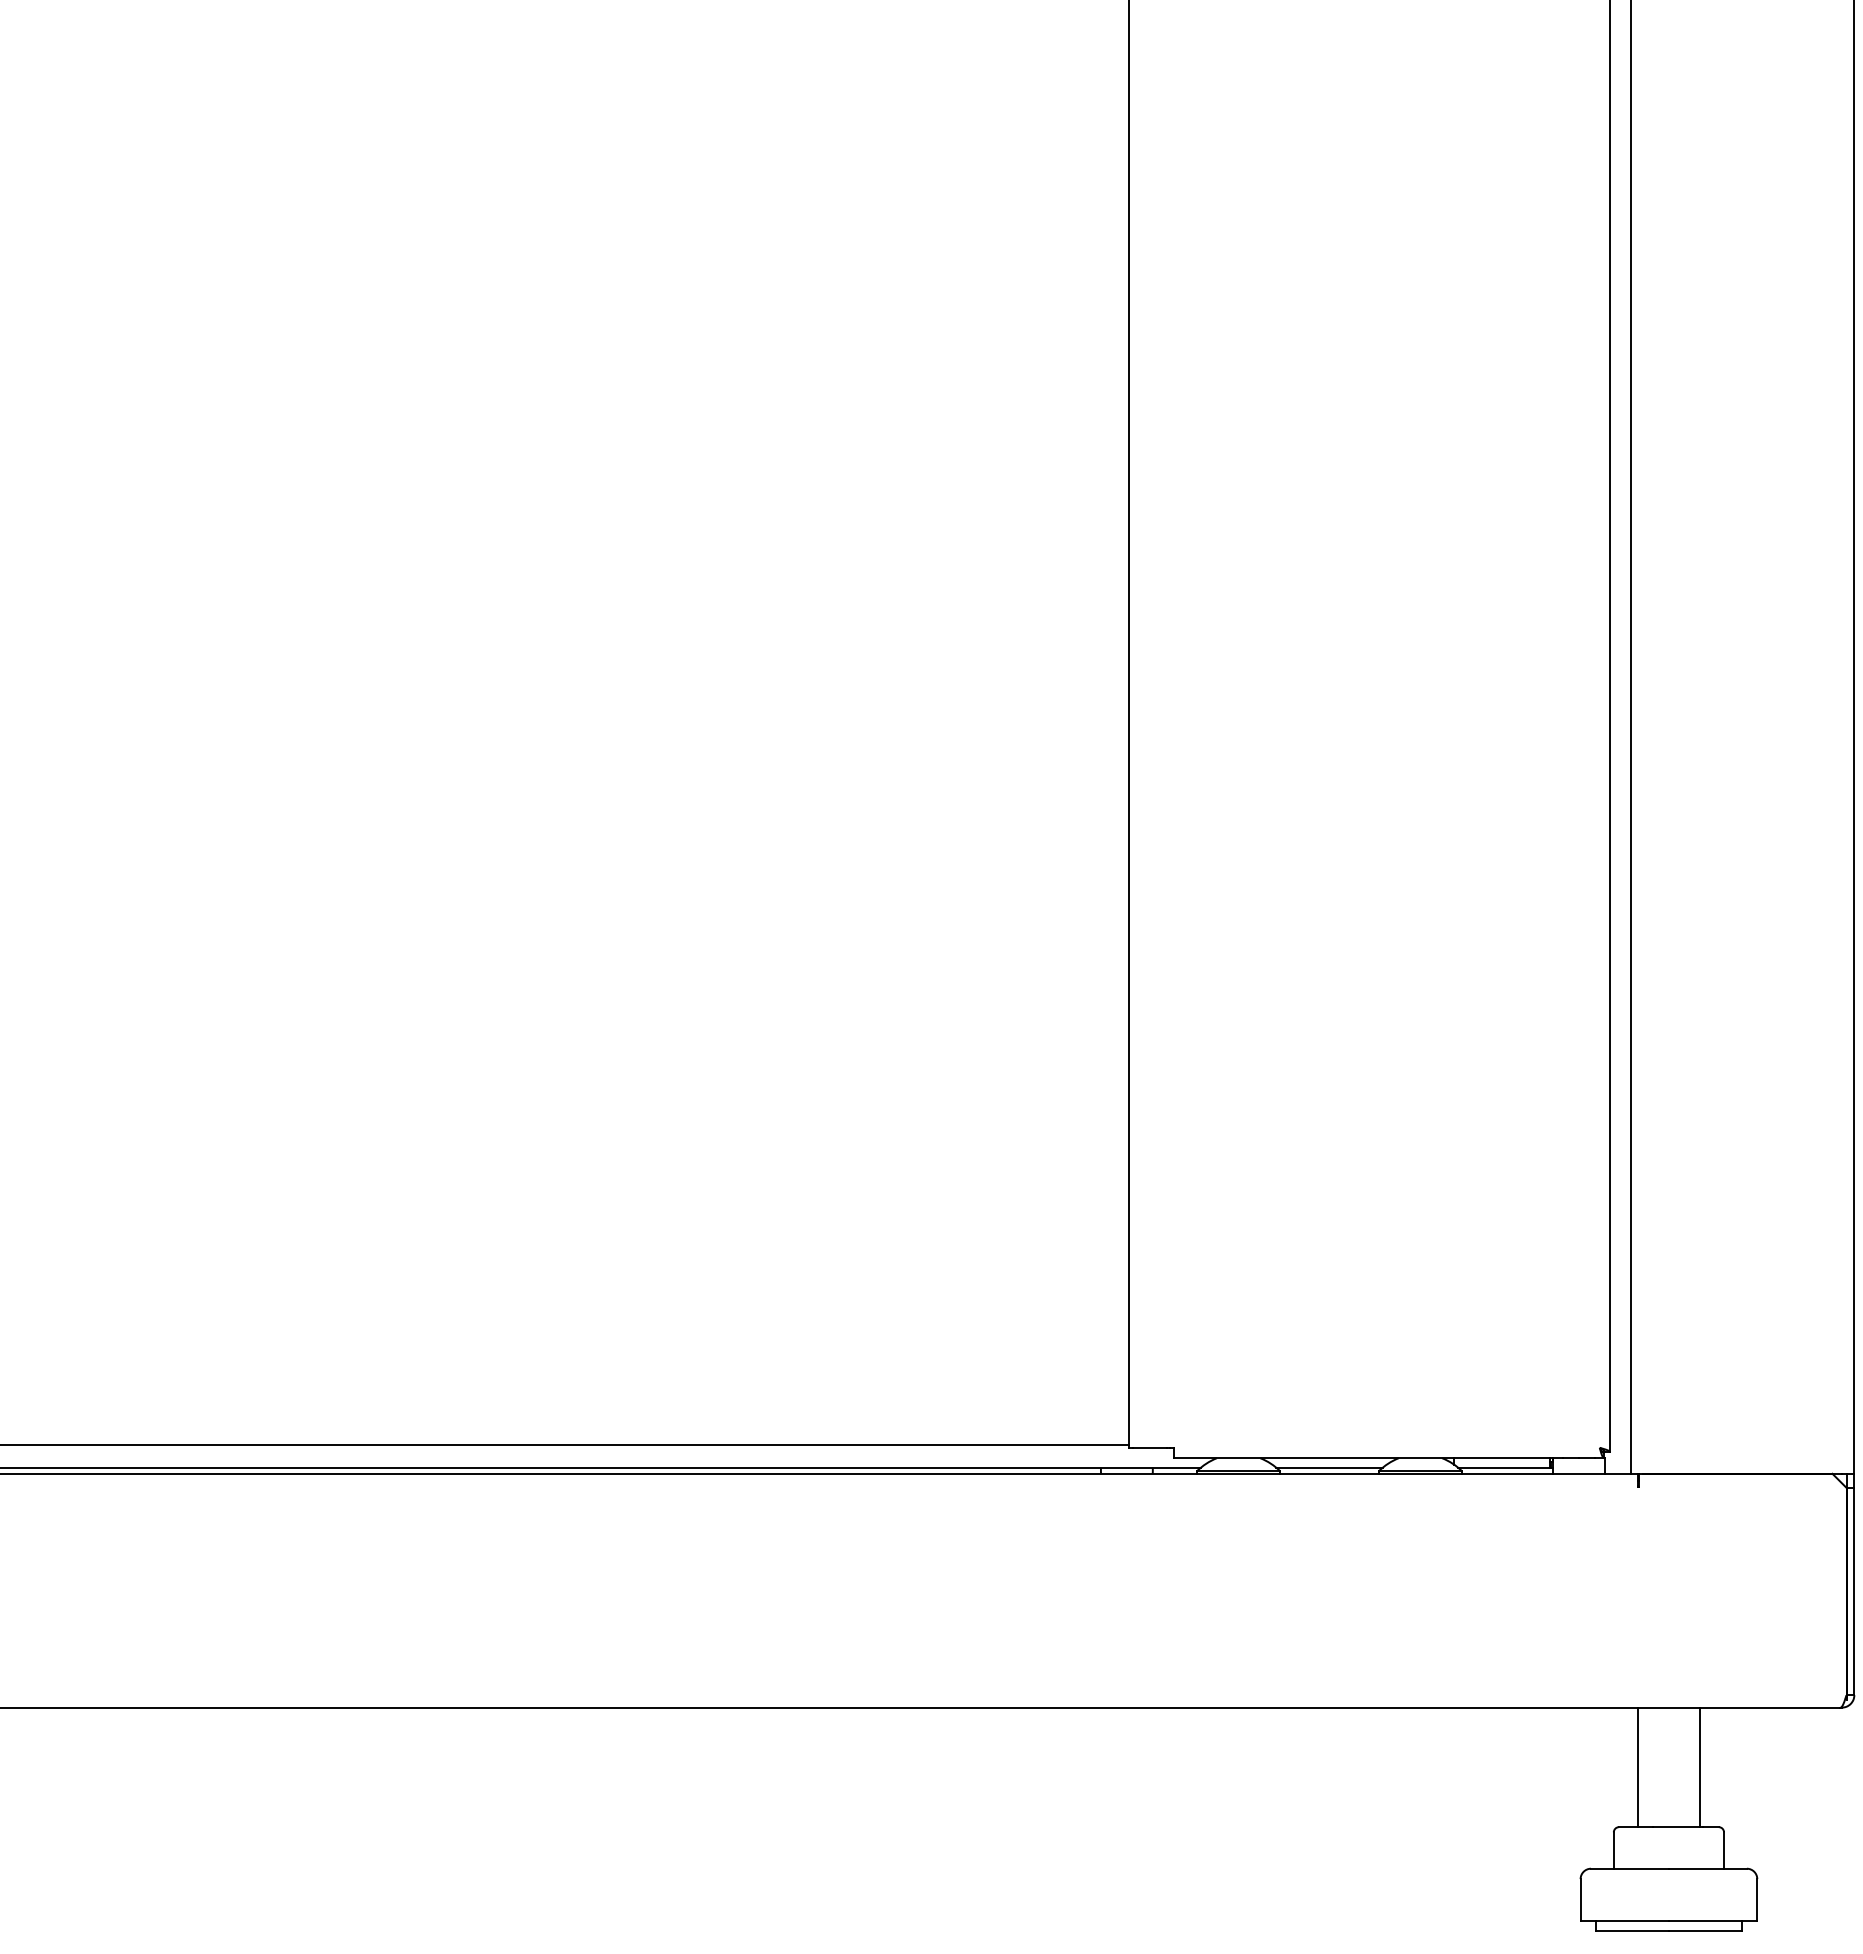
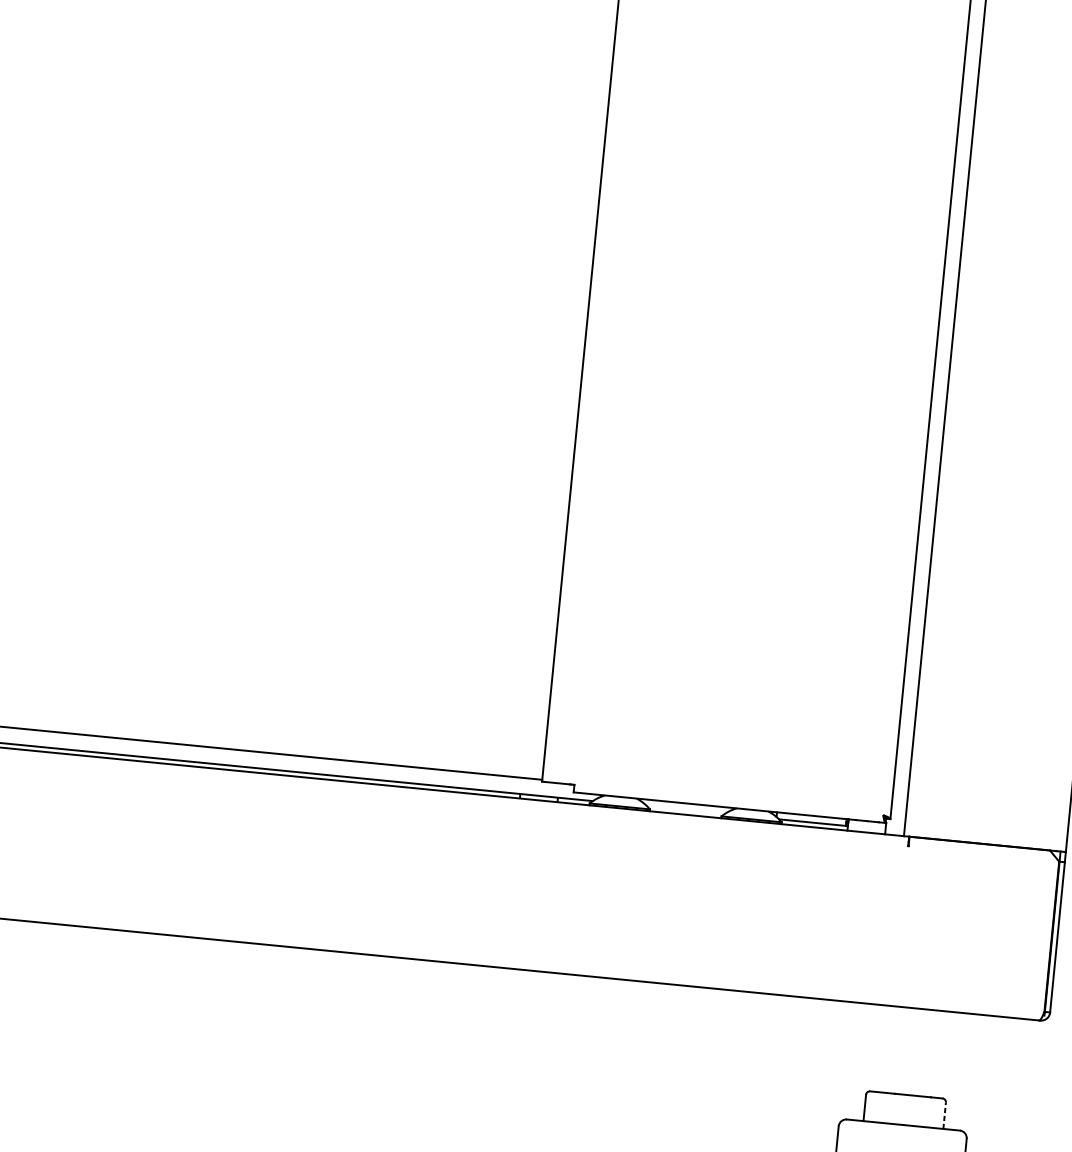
line: (1329, 1467) -> (685, 810), removed
line: (1637, 1767) -> (887, 1049), removed
line: (1700, 1767) -> (933, 1053), removed
line: (1724, 1850) -> (945, 1115), solid -> dashed

